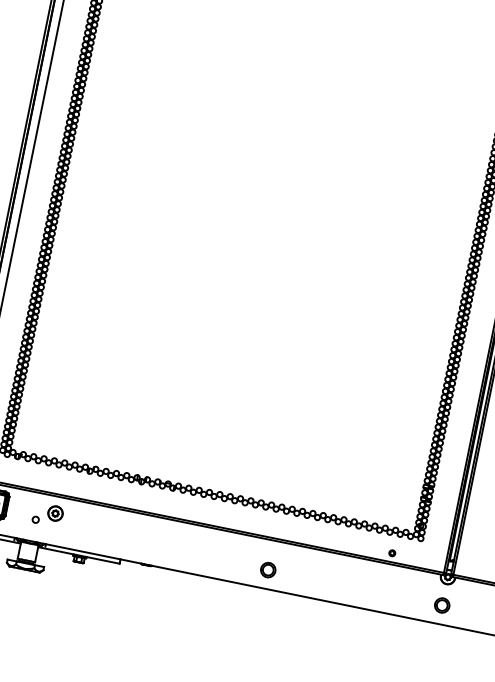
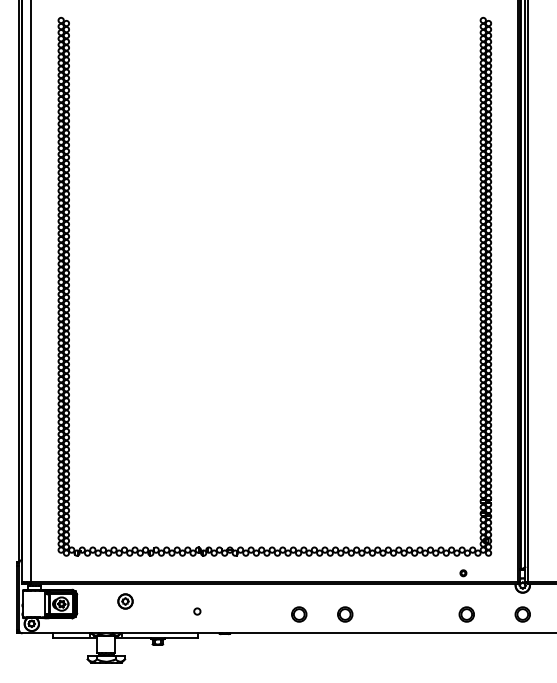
circle: (35, 519) -> (197, 611), moved
part: (223, 560) -> (299, 614), added
part: (387, 594) -> (466, 614), added

